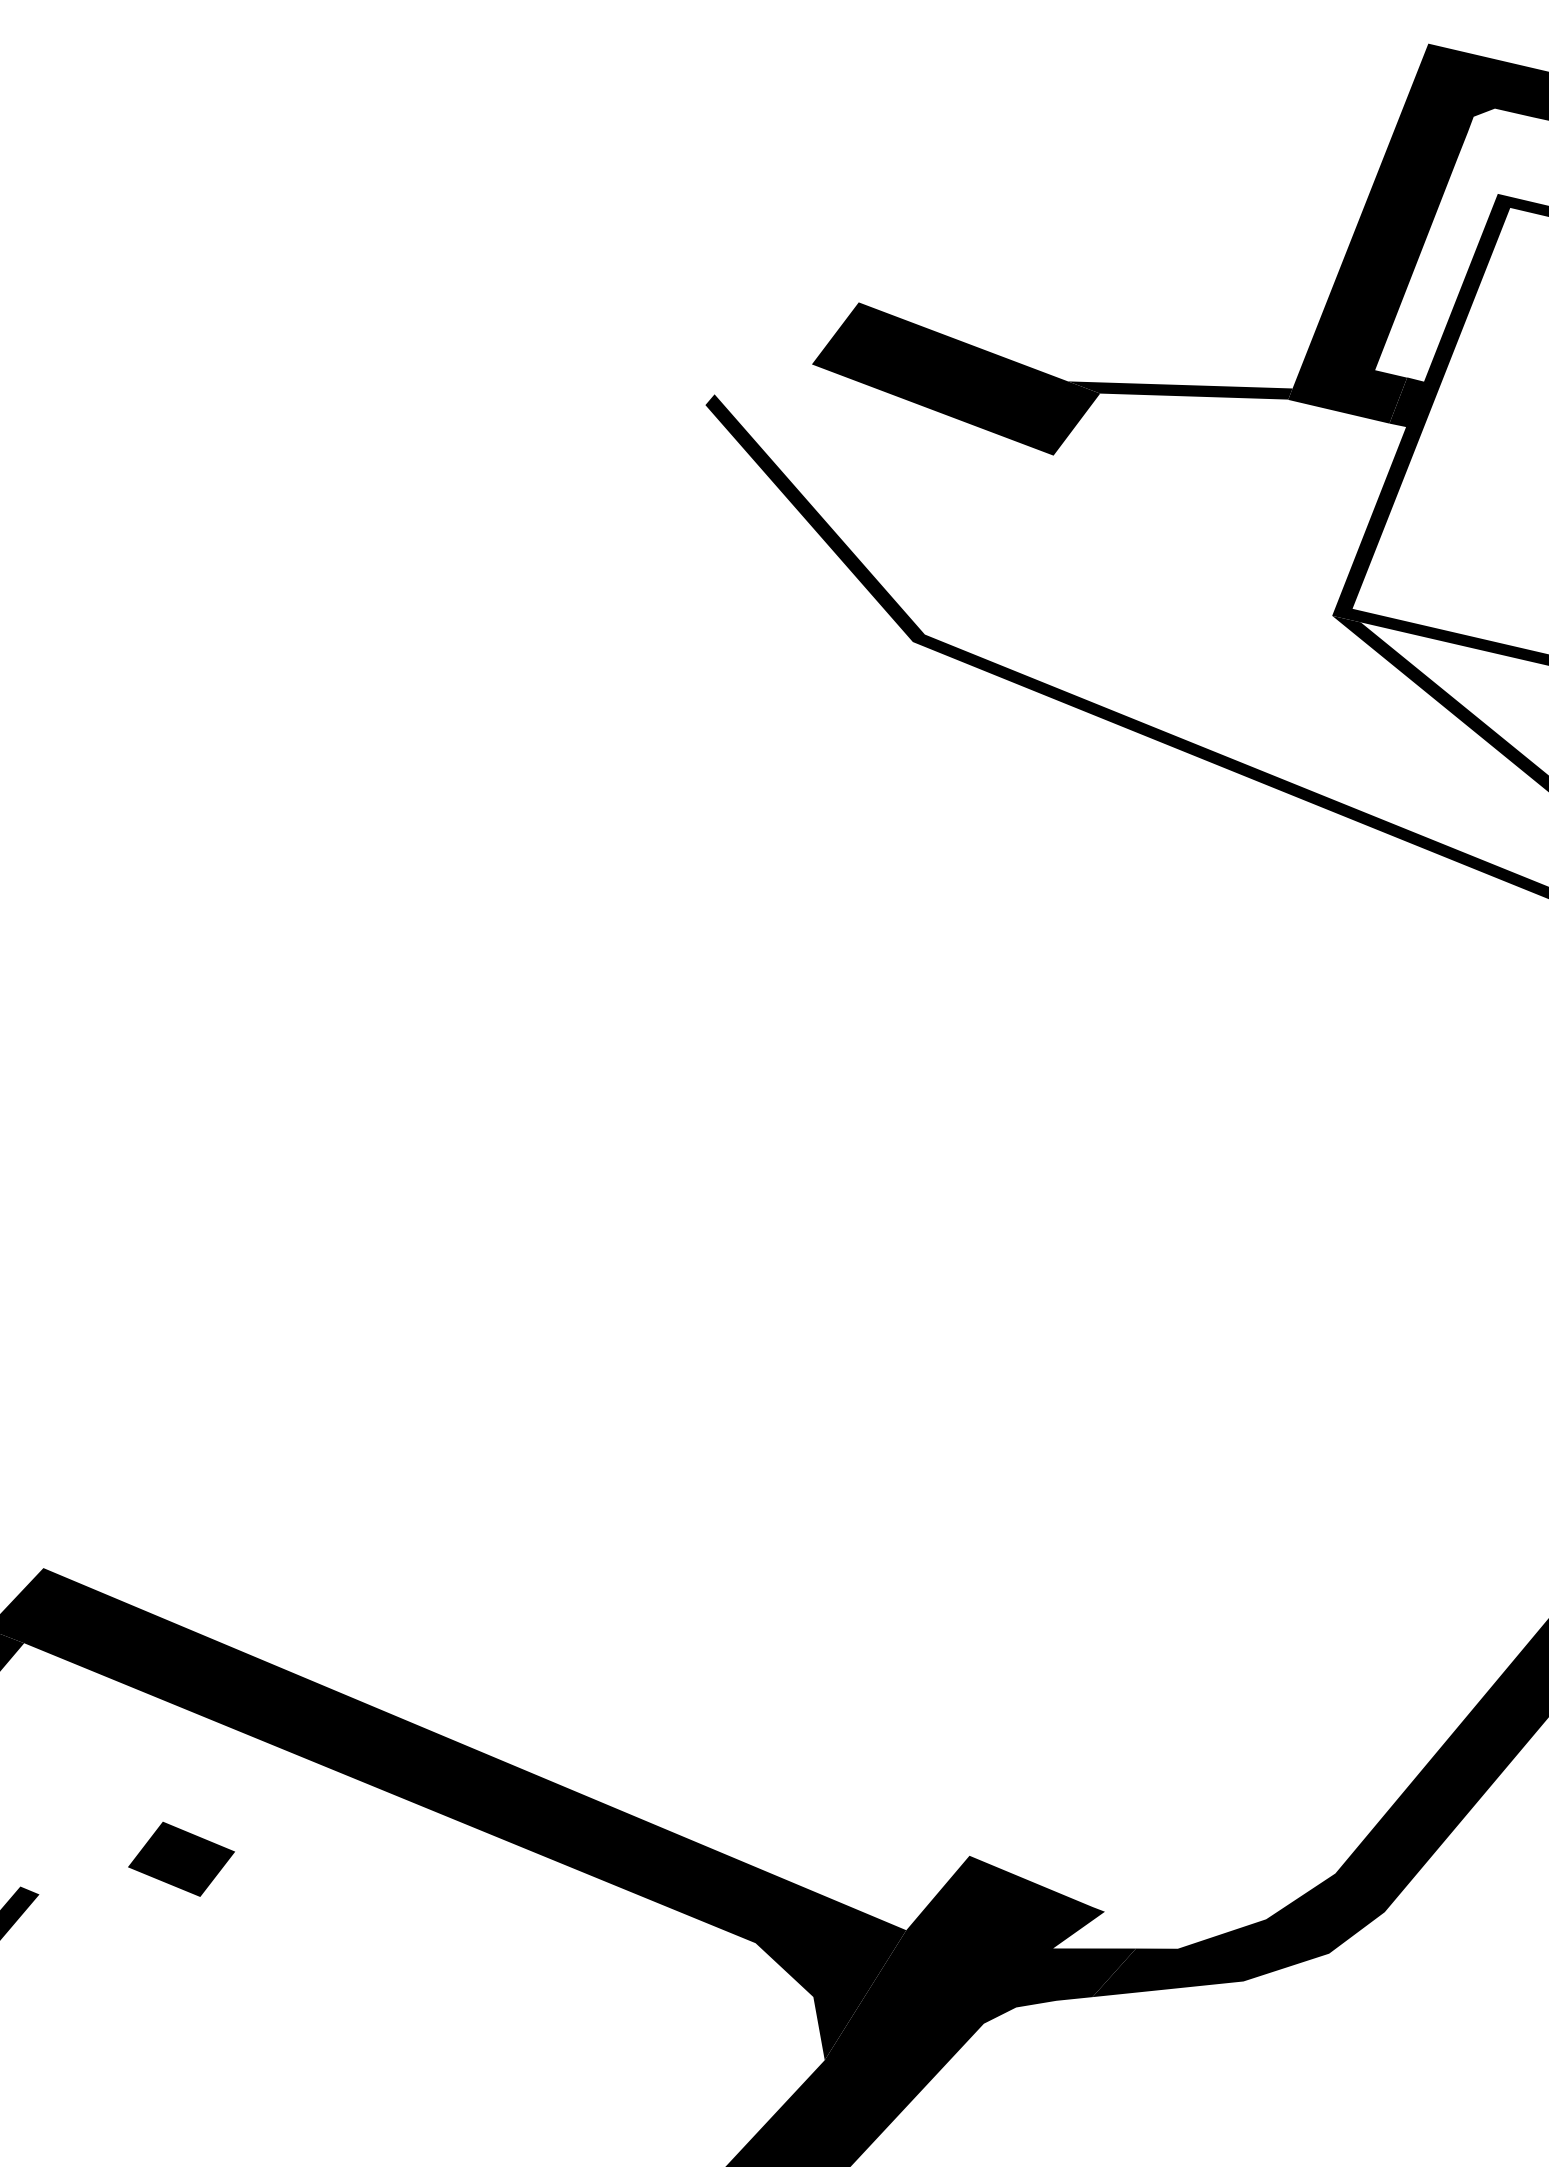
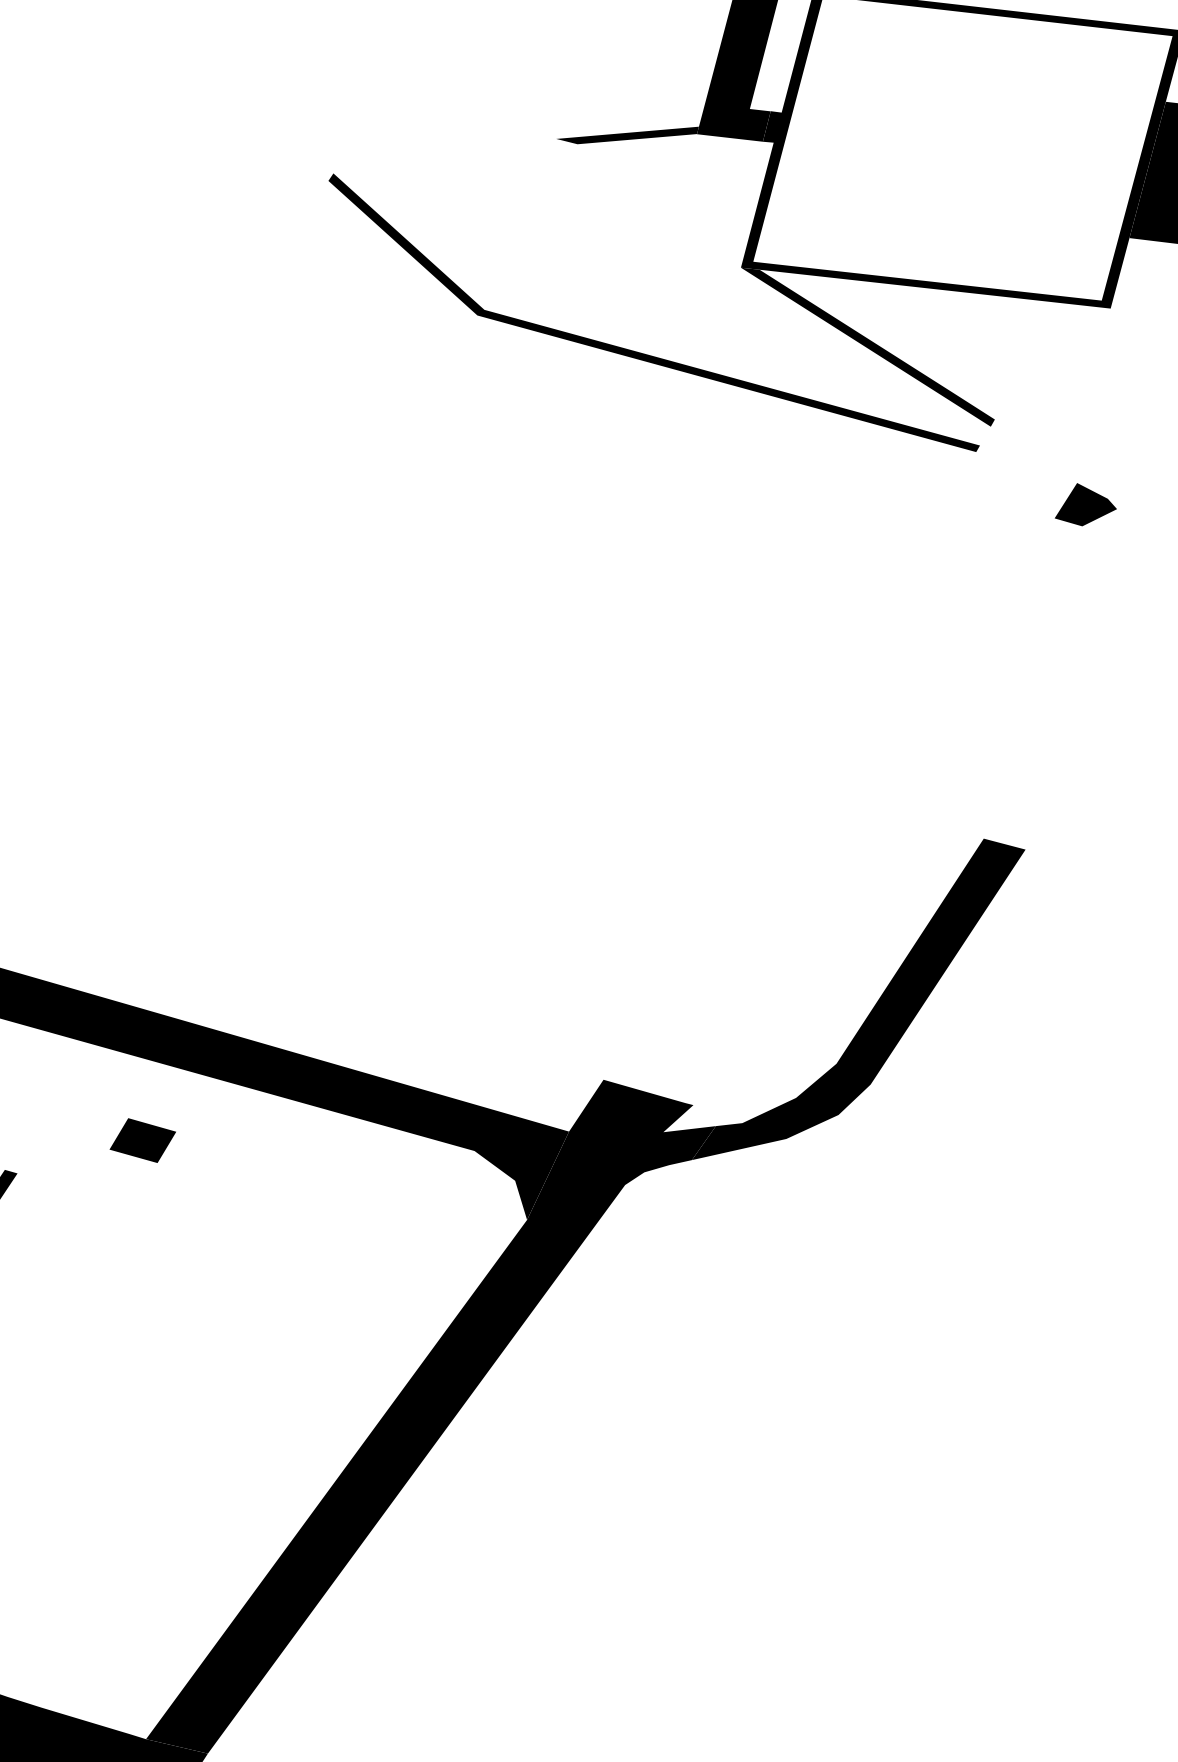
fill: (955, 378) -> (484, 145), removed
part: (180, 1859) -> (142, 1140), moved

